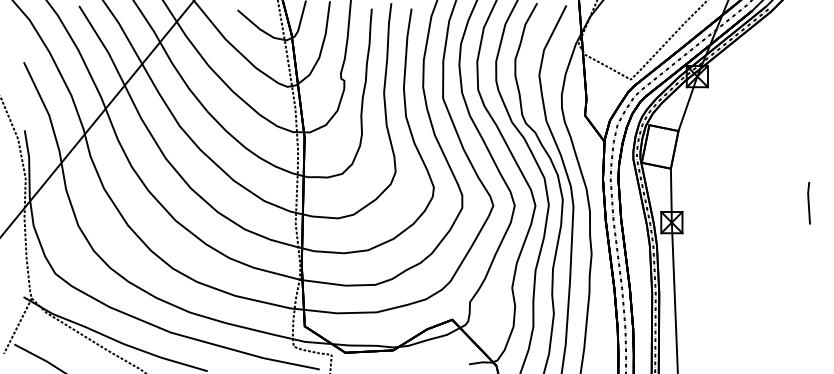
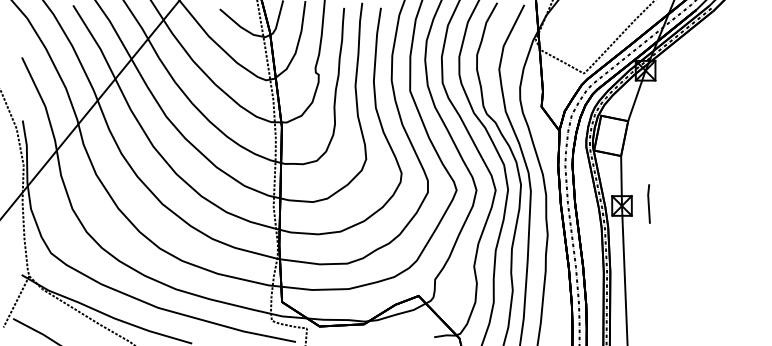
line: (808, 202) -> (648, 203), moved

